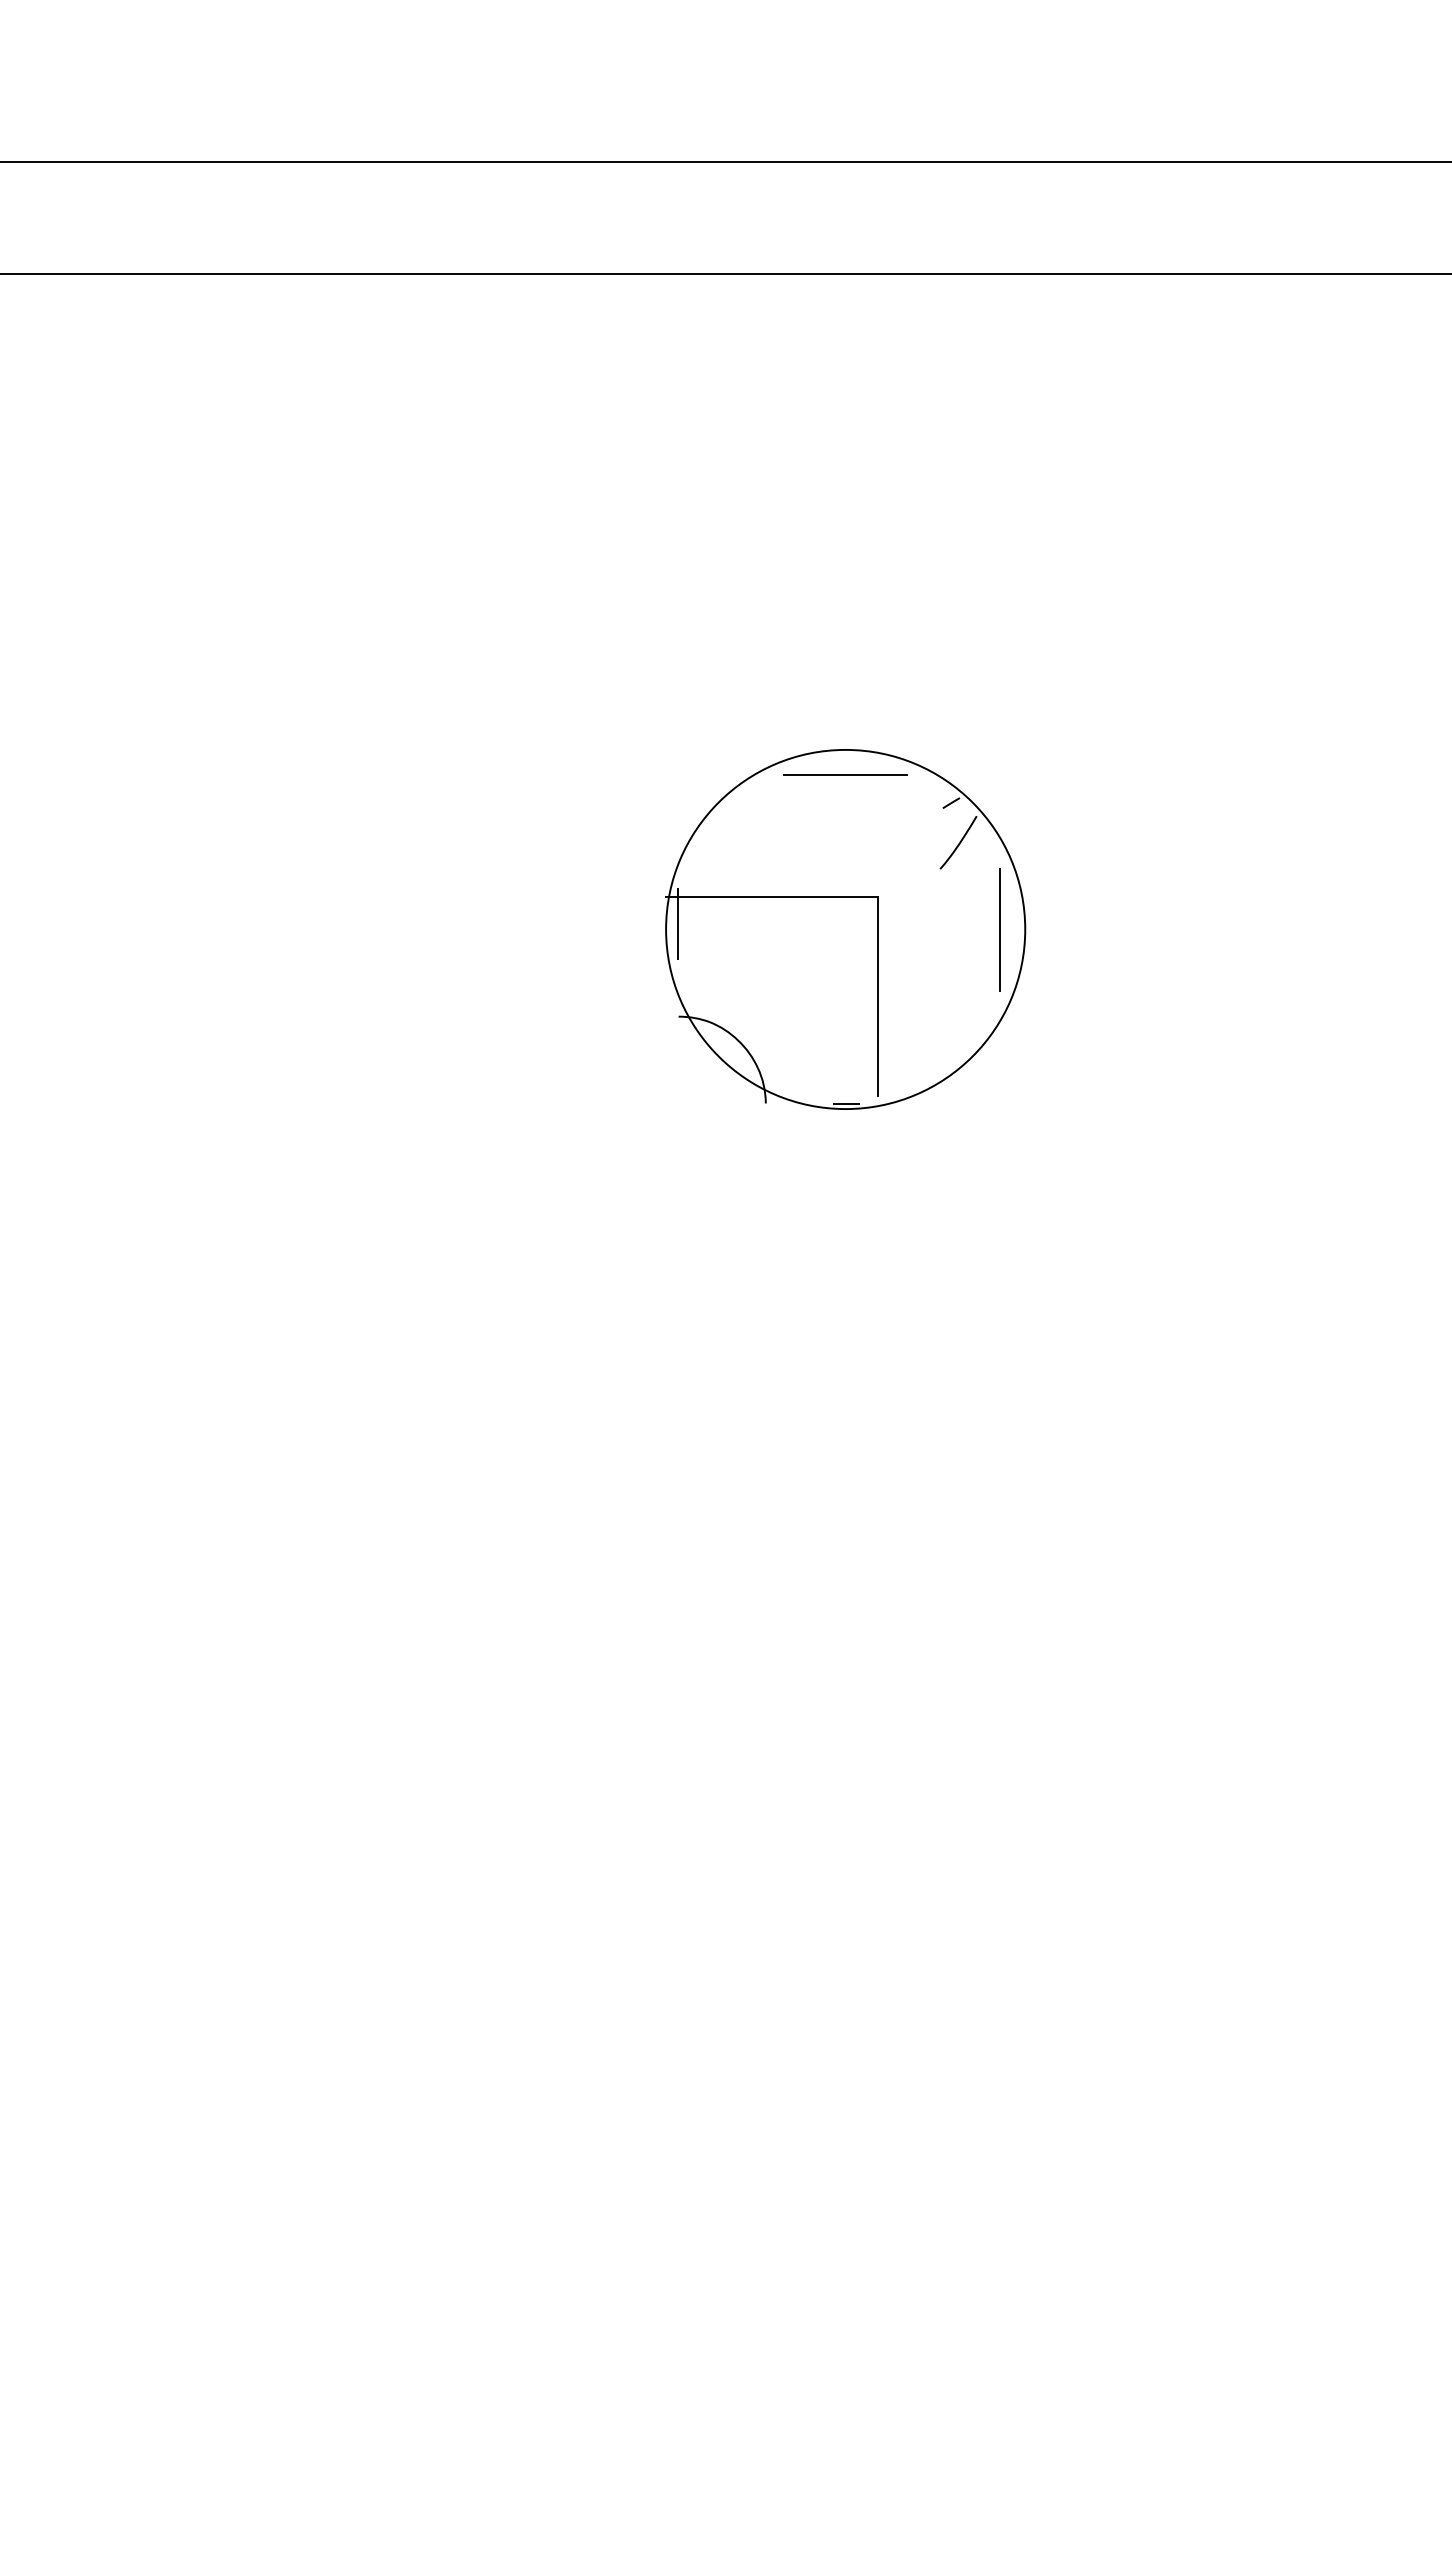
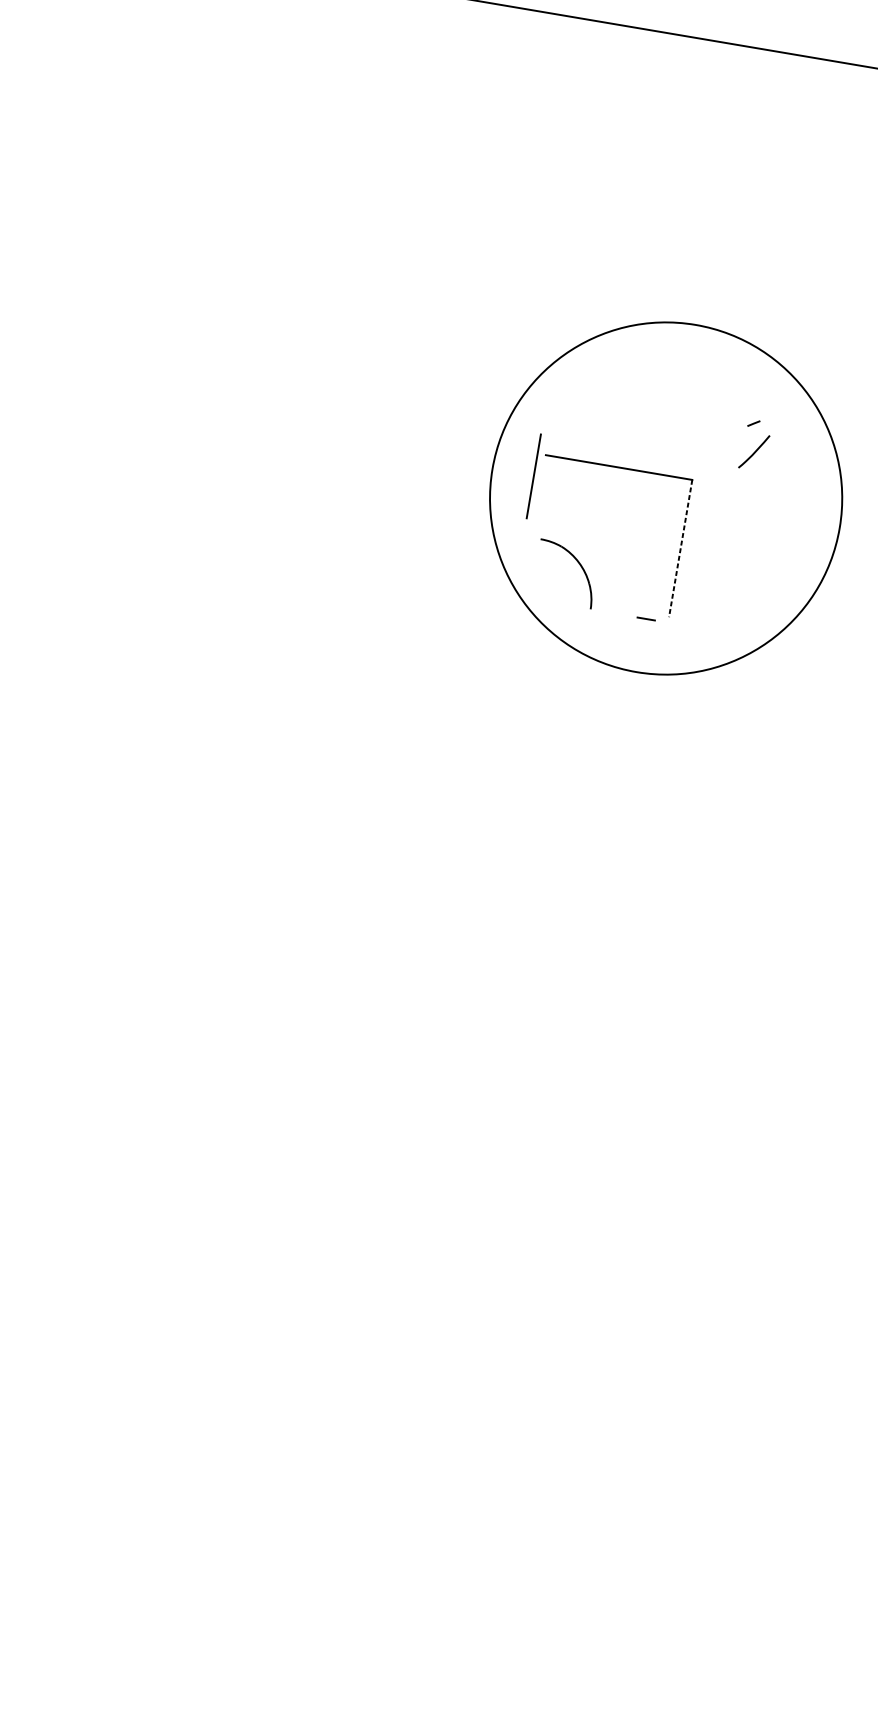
line: (845, 775) -> (684, 392), removed
line: (678, 923) -> (551, 474), removed
circle: (845, 929) -> (666, 498), size x1.4
line: (999, 929) -> (533, 476), moved
line: (878, 996) -> (680, 548), solid -> dashed

